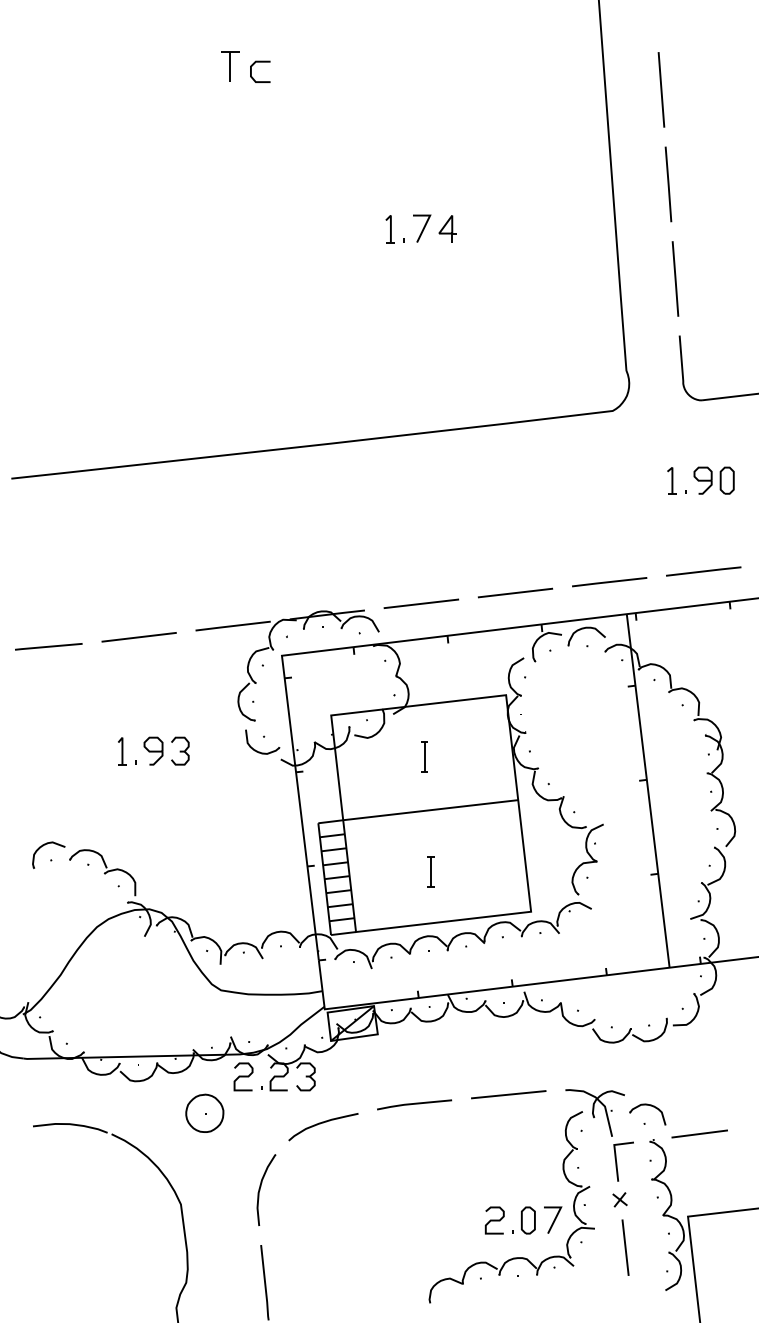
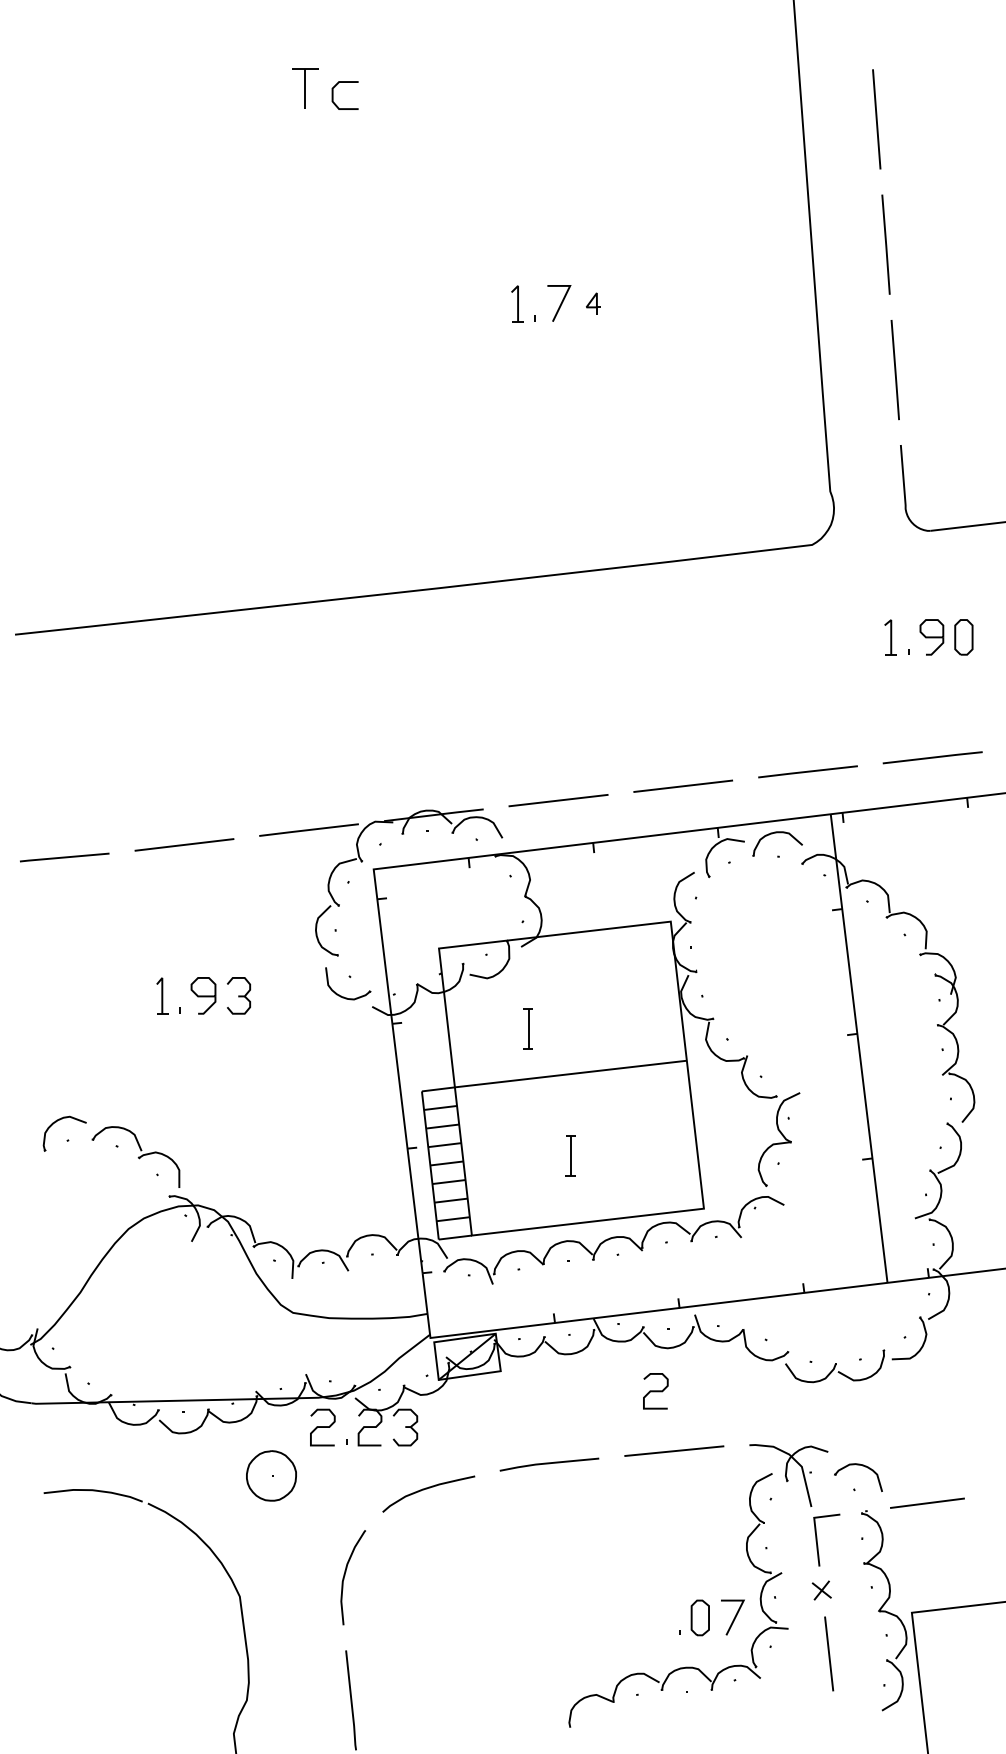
part: (447, 228) -> (593, 303), size x0.6
part: (424, 756) -> (528, 1028), moved
curve: (494, 1220) -> (655, 1391), moved

